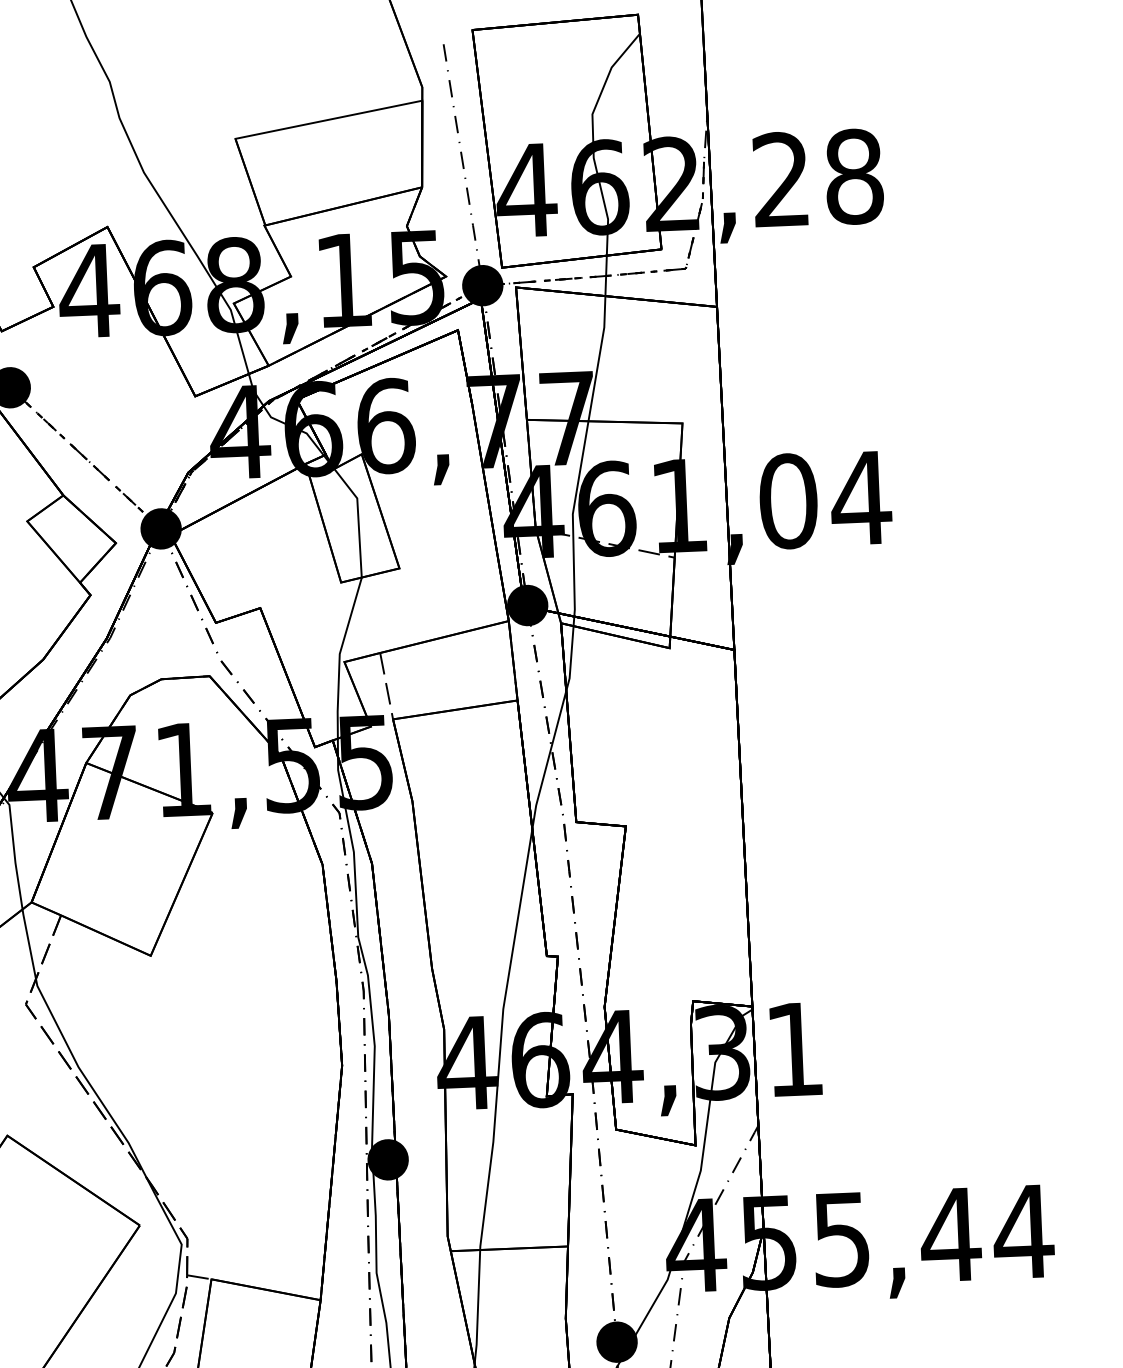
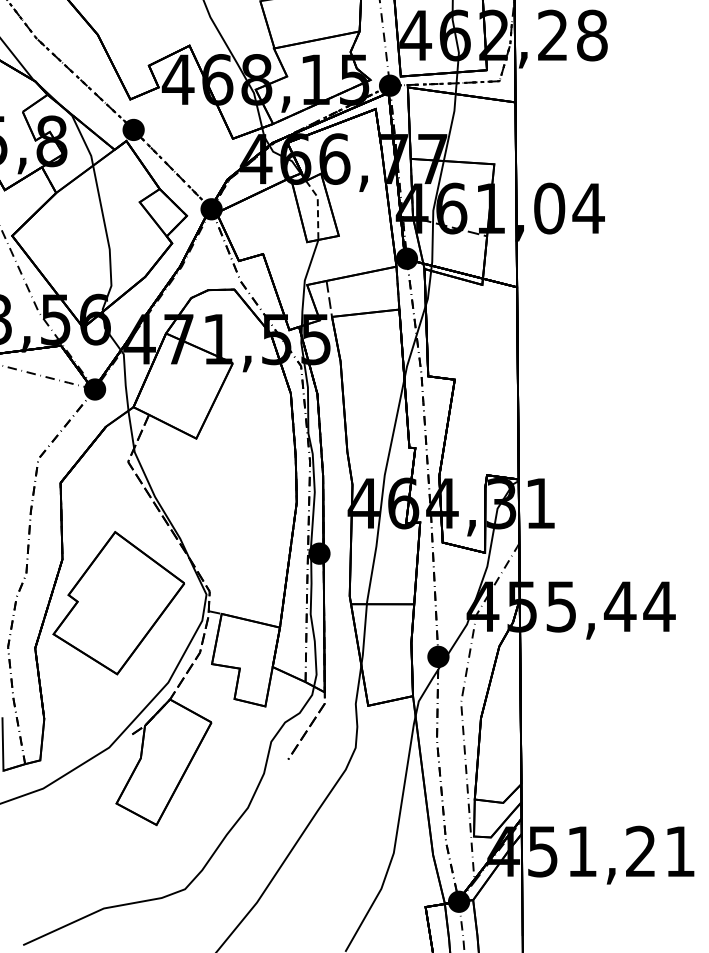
line: (357, 519) -> (317, 208), solid -> dashed

